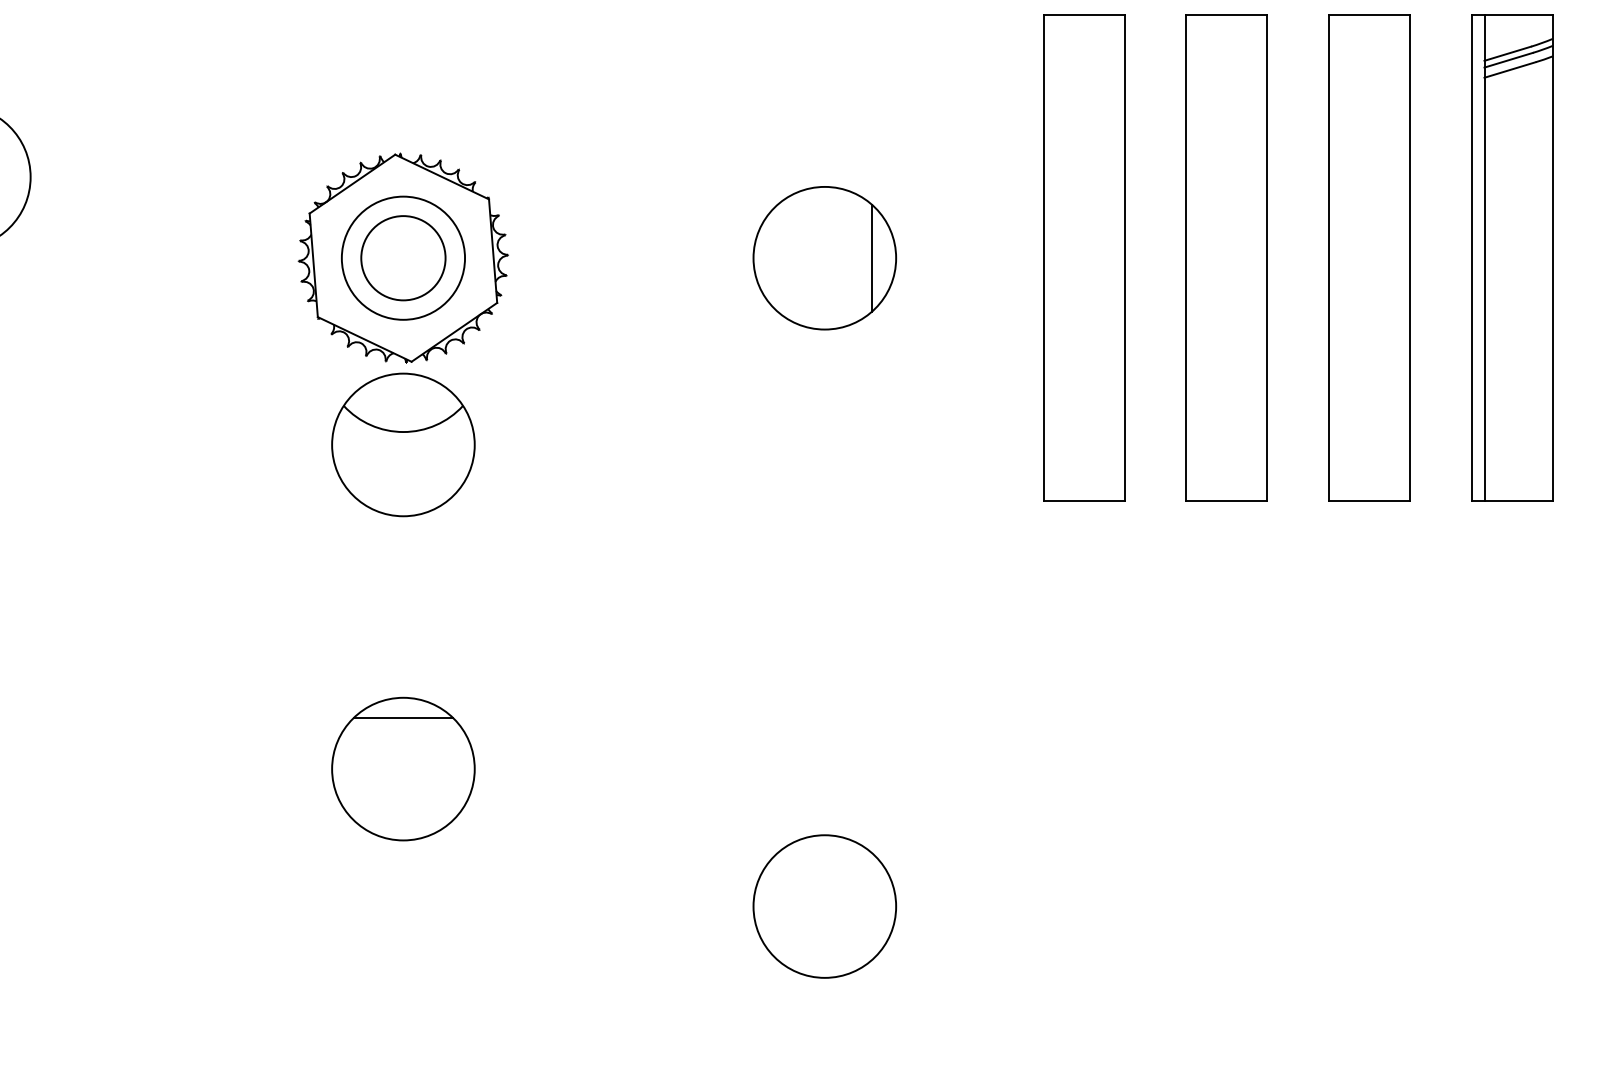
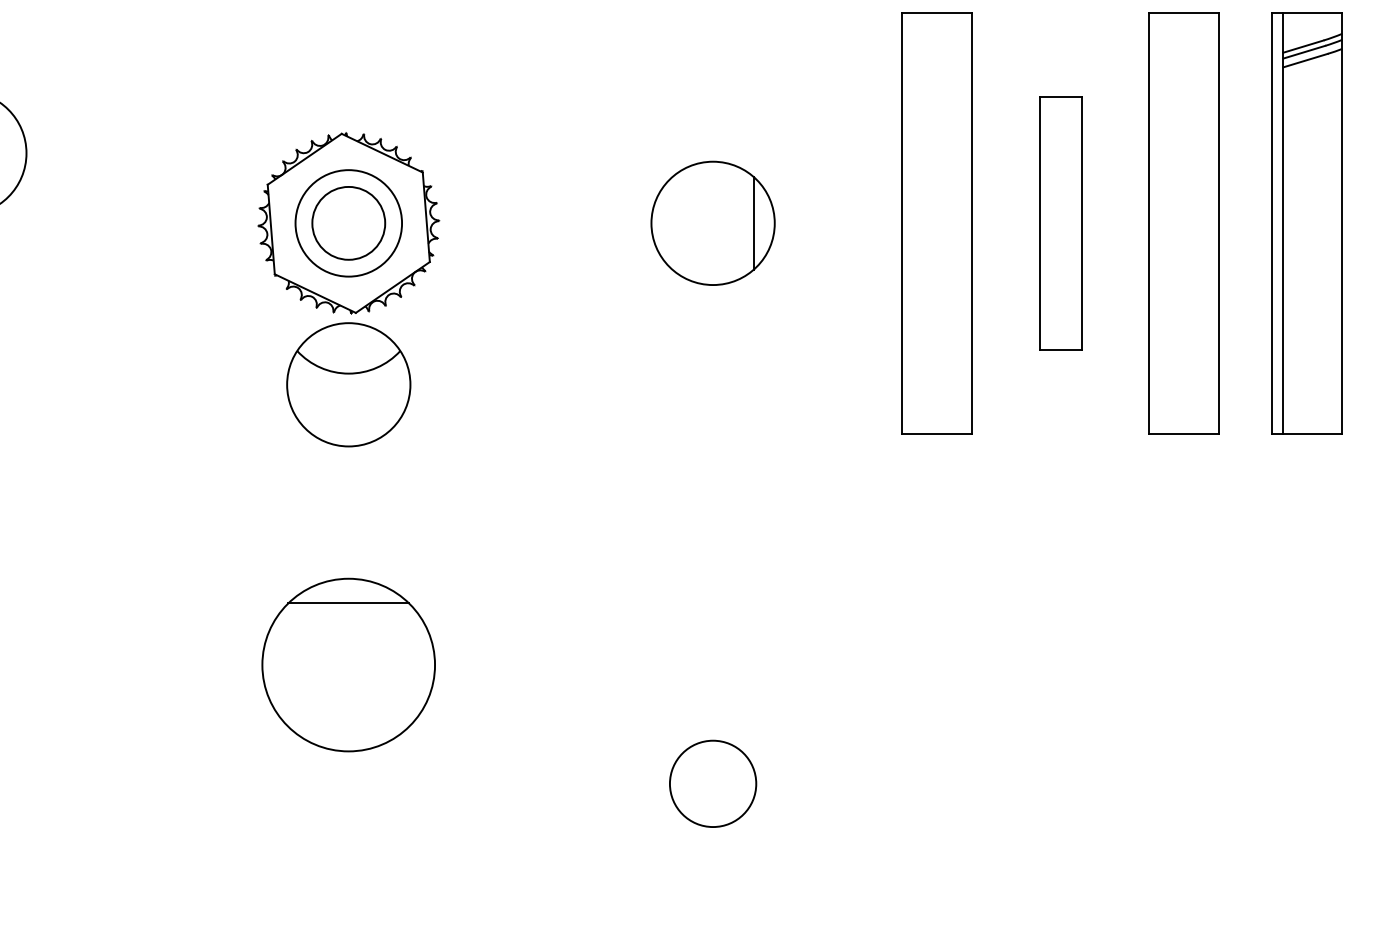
part: (1226, 258) -> (1060, 223), size x0.6
part: (403, 768) -> (348, 664), size x1.4
circle: (824, 906) -> (712, 783), size x0.7

